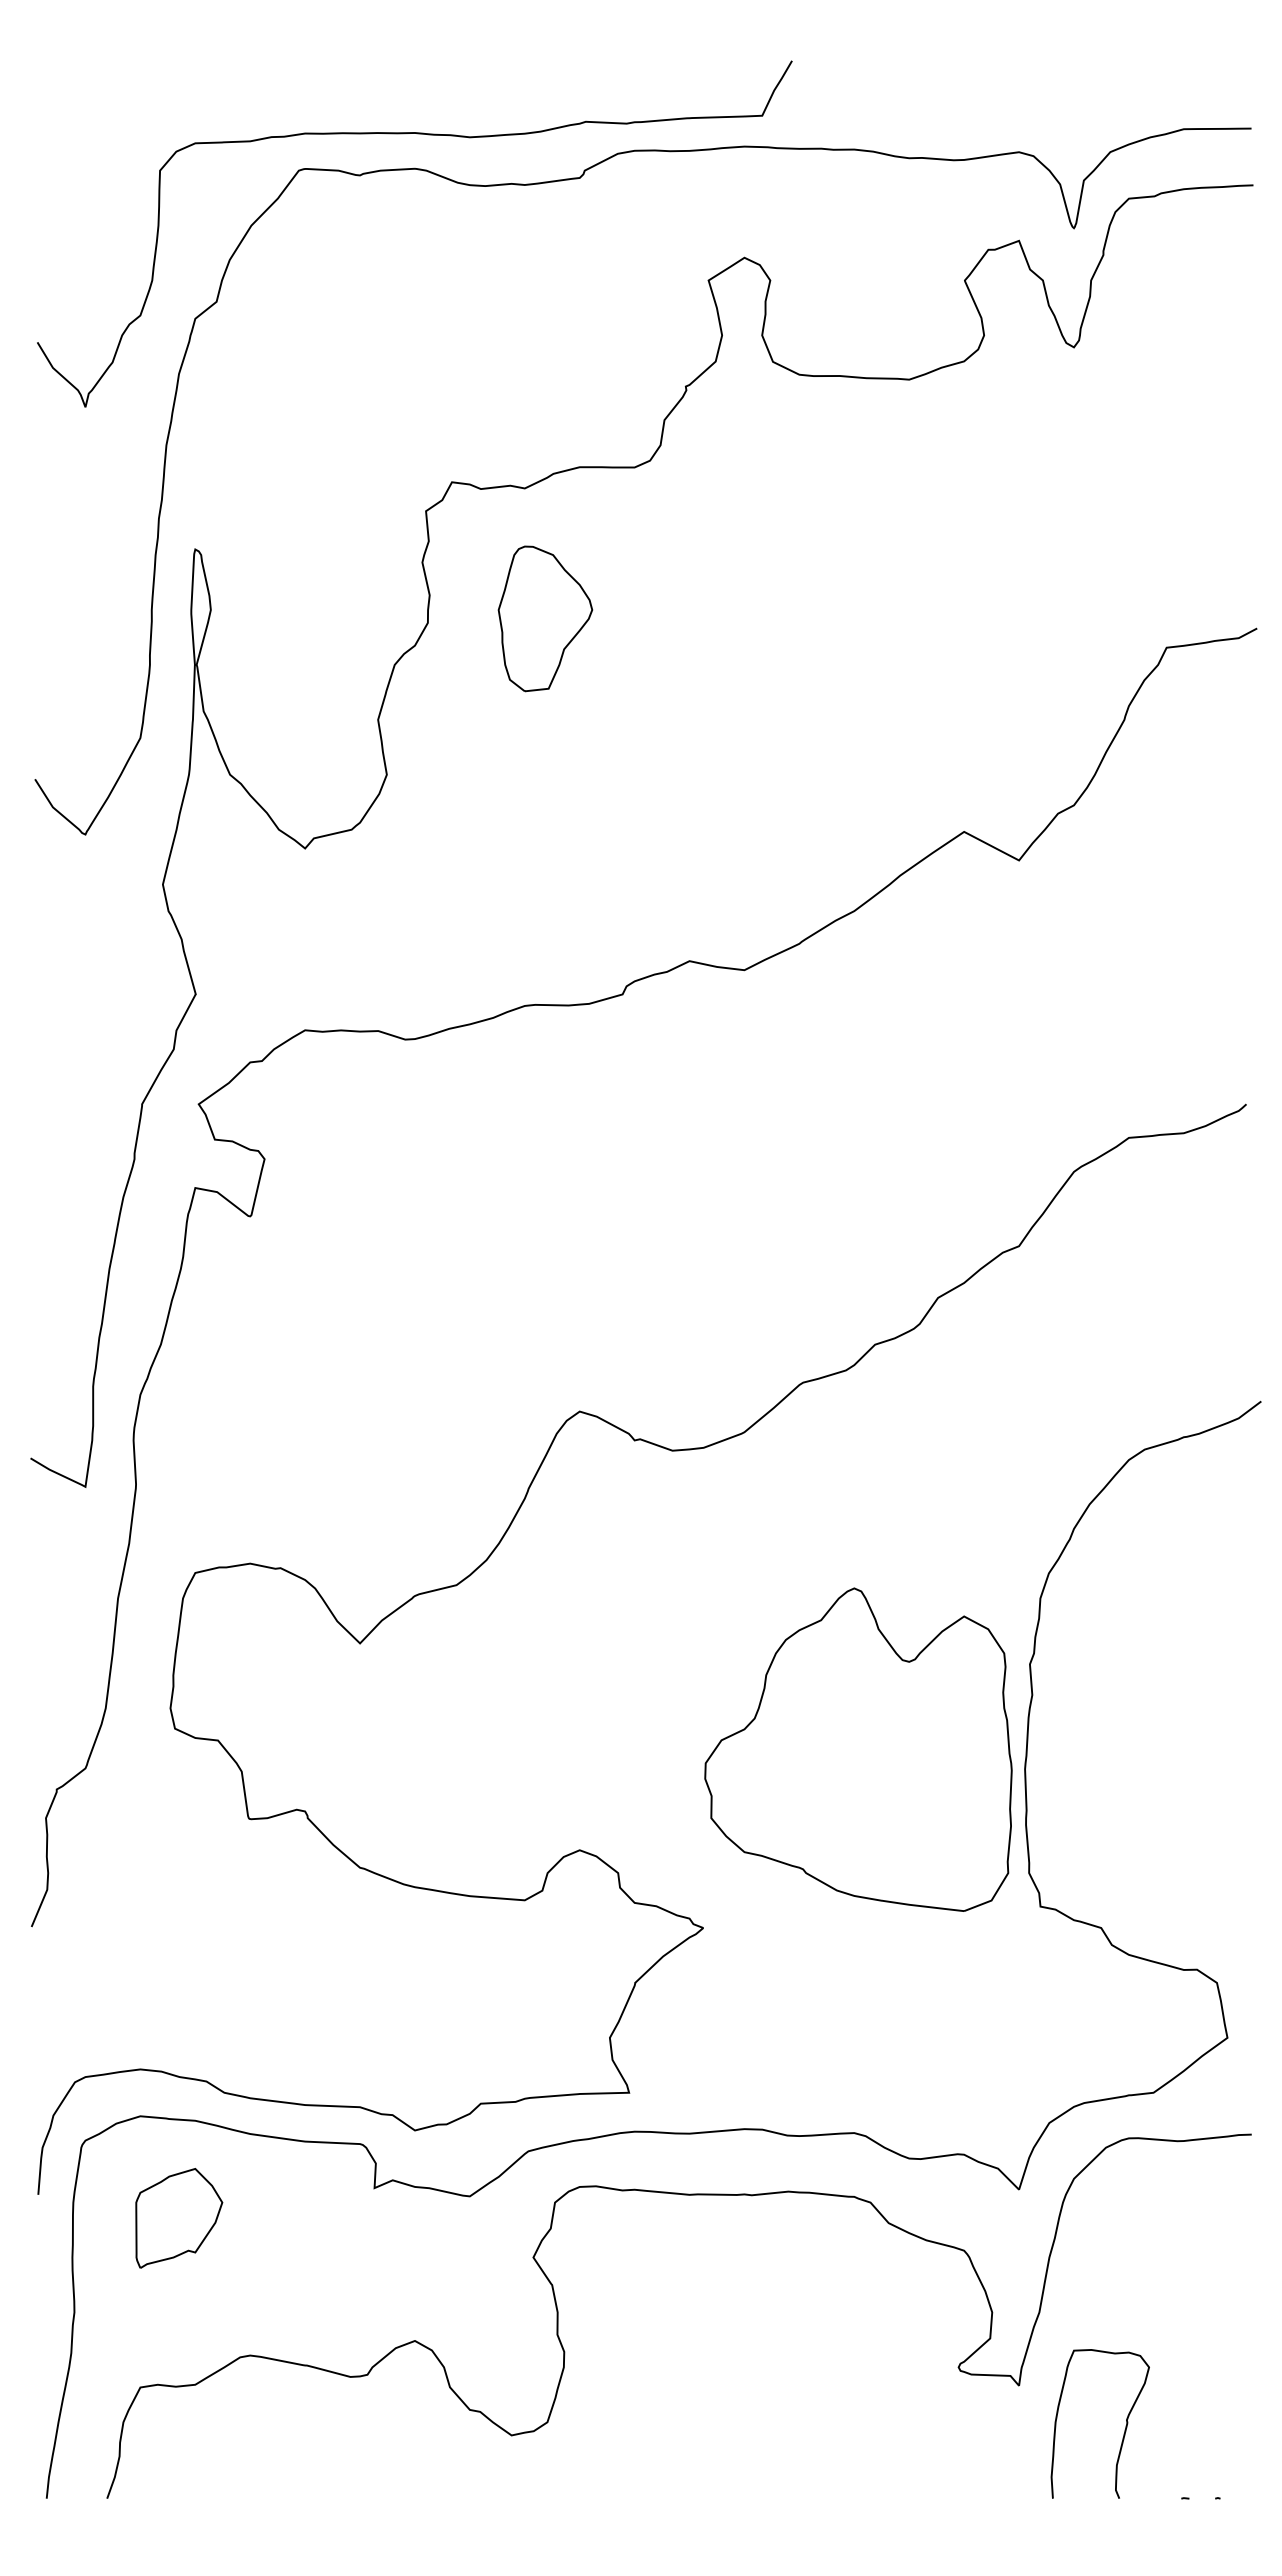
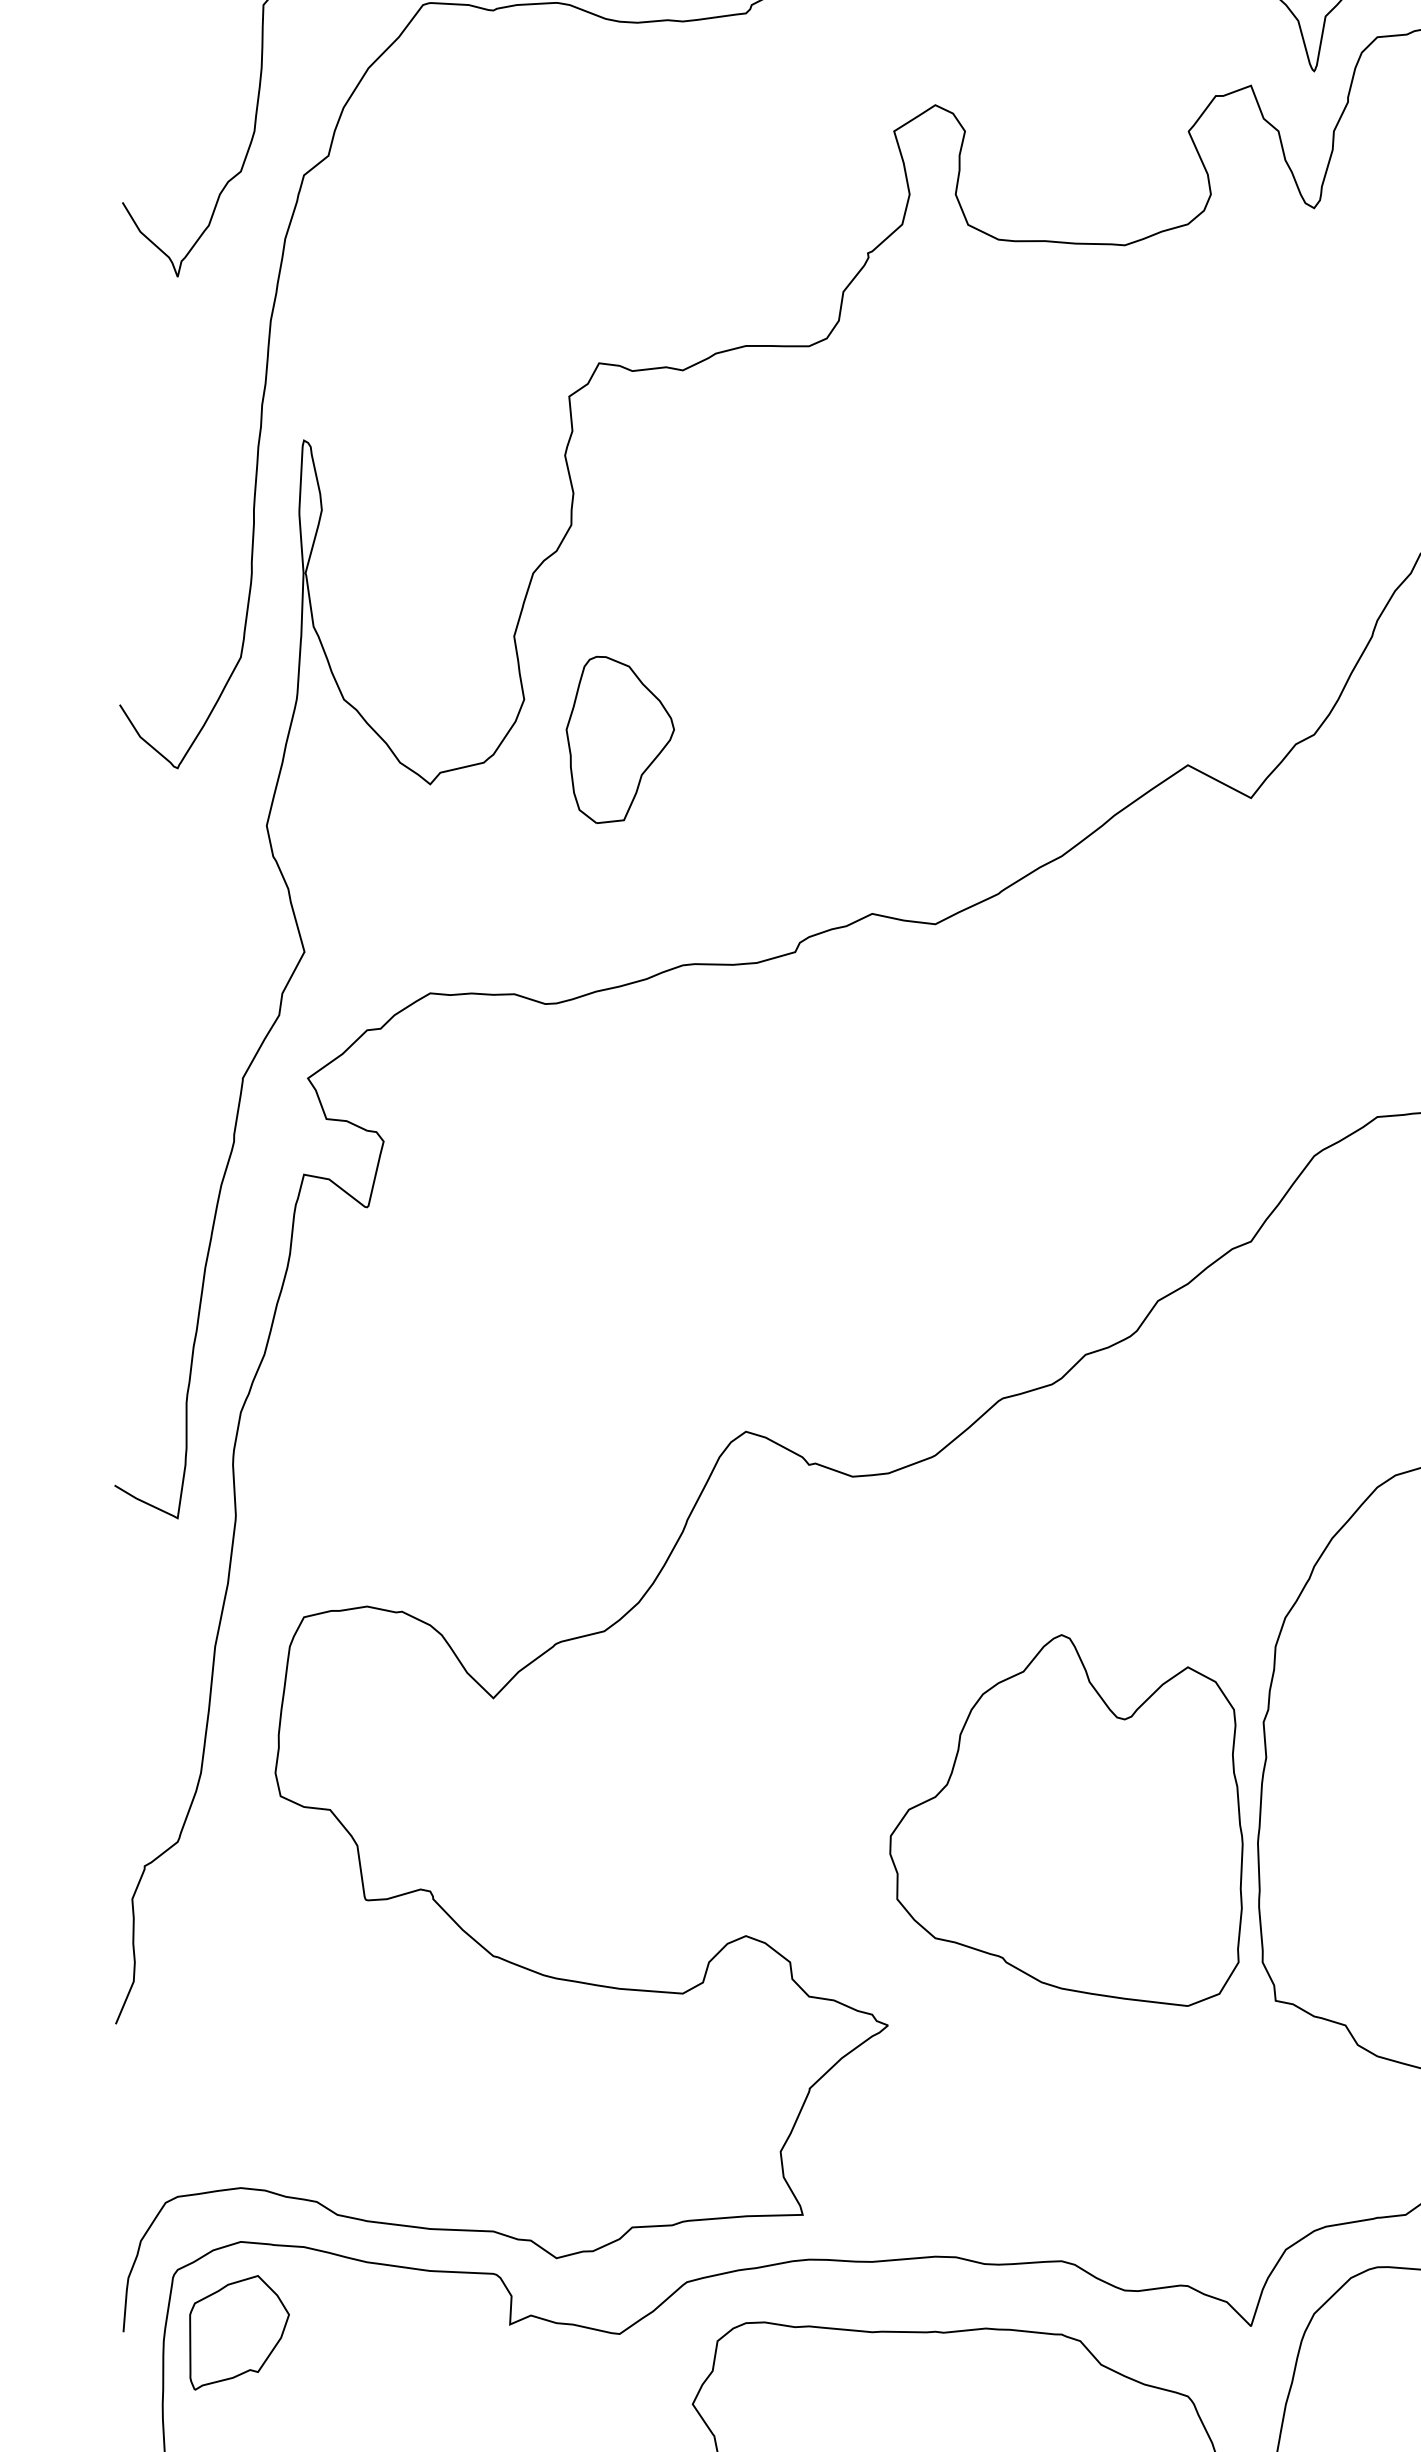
part: (545, 618) -> (620, 739), moved
part: (179, 2218) -> (239, 2332), moved

